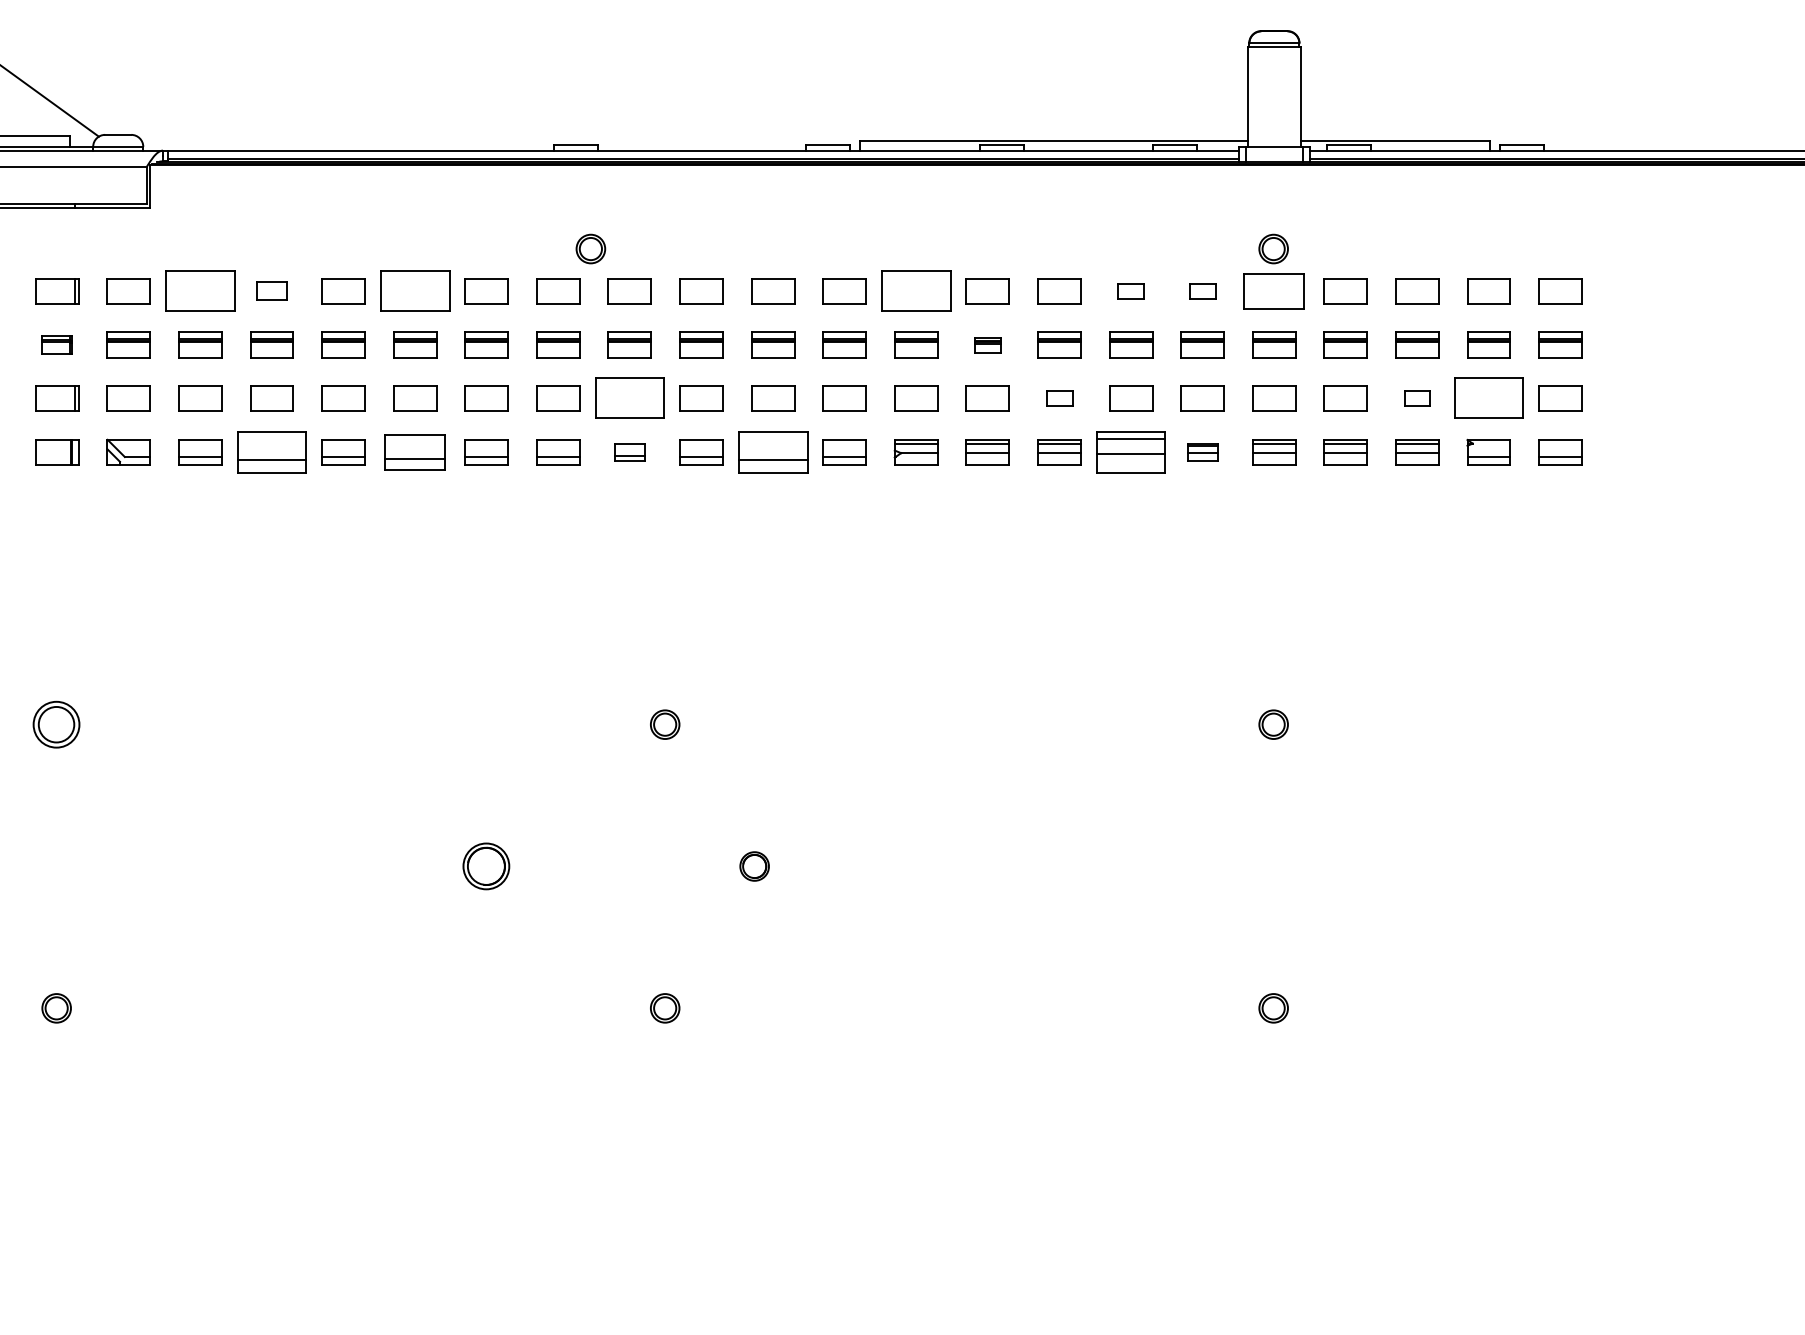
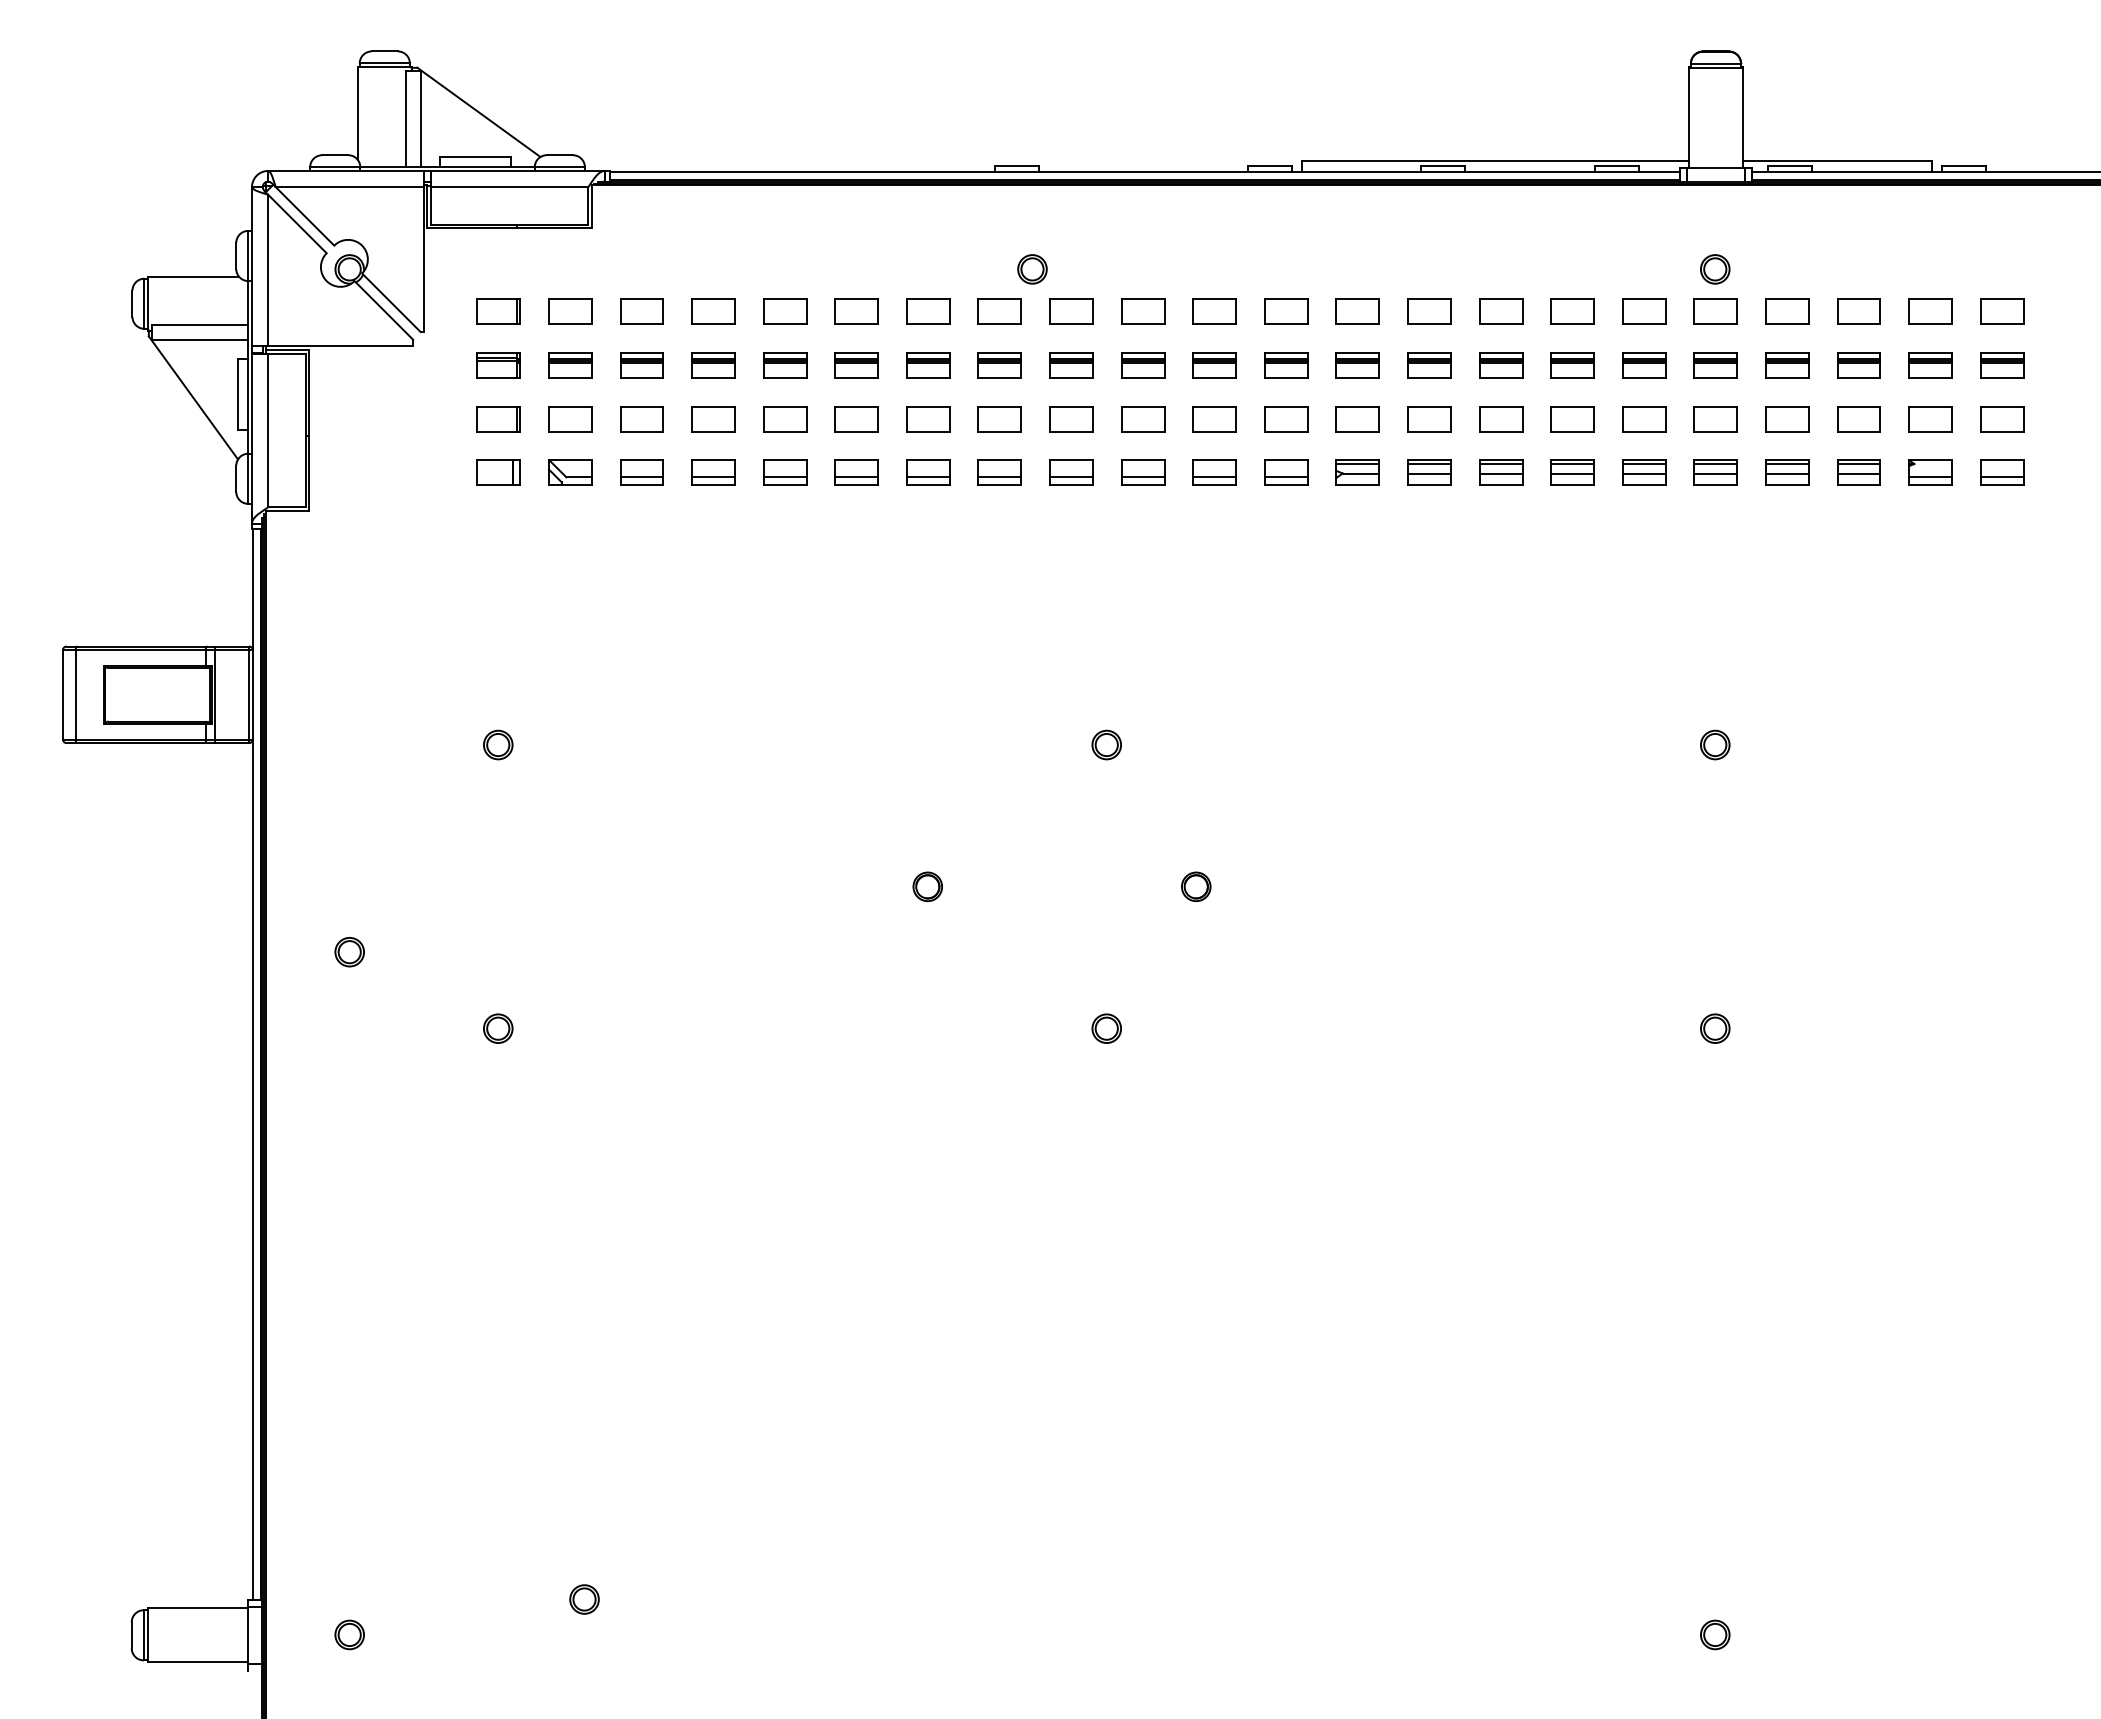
part: (199, 291) -> (641, 311), size x0.62
part: (271, 291) -> (713, 311), size x1.43
part: (414, 291) -> (856, 311), size x0.62
part: (915, 291) -> (1357, 311), size x0.62
part: (1130, 291) -> (1572, 311), size x1.67
part: (1202, 291) -> (1644, 311), size x1.67
part: (1273, 291) -> (1715, 311), size x0.71
part: (56, 345) -> (498, 365), size x1.43
part: (987, 345) -> (1429, 365), size x1.67
part: (629, 399) -> (1071, 419), size x0.62
part: (1059, 399) -> (1501, 419), size x1.67
part: (1416, 399) -> (1858, 419), size x1.67
part: (1488, 399) -> (1930, 419), size x0.62
part: (271, 452) -> (713, 472), size x0.62
part: (414, 452) -> (856, 472), size x0.71
part: (629, 452) -> (1071, 472), size x1.43
part: (772, 452) -> (1214, 472), size x0.62
part: (1130, 452) -> (1572, 472), size x0.62
part: (1202, 452) -> (1644, 472), size x1.43
part: (56, 724) -> (498, 744), size x0.62
part: (485, 866) -> (927, 886), size x0.62

